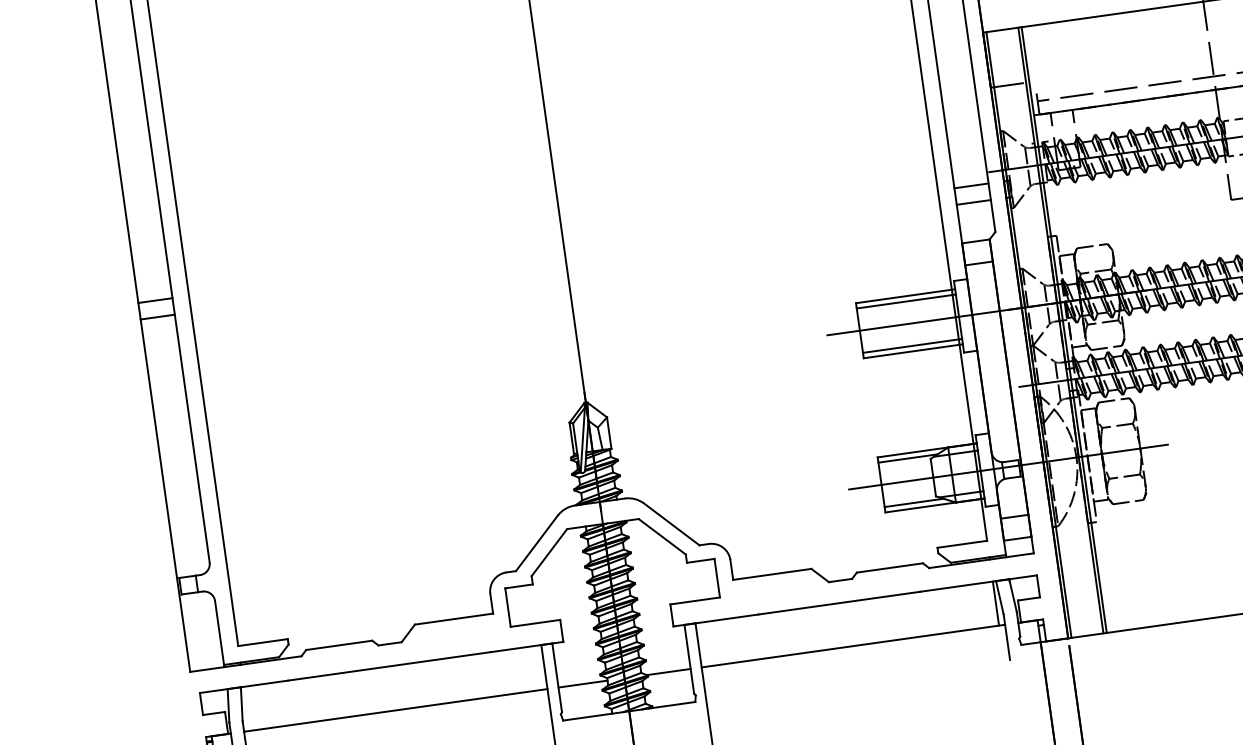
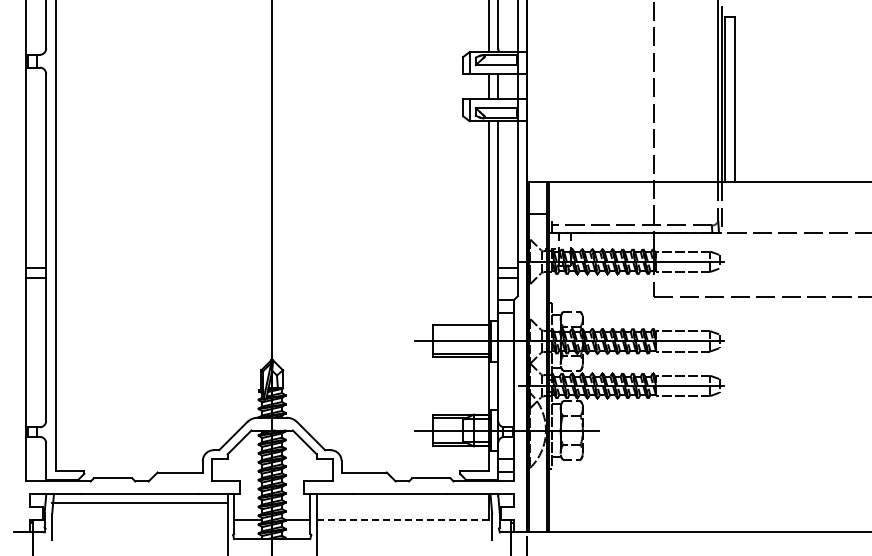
line: (905, 301) -> (461, 328), removed
line: (853, 645) -> (404, 519), solid -> dashed
line: (395, 710) -> (139, 502), moved

